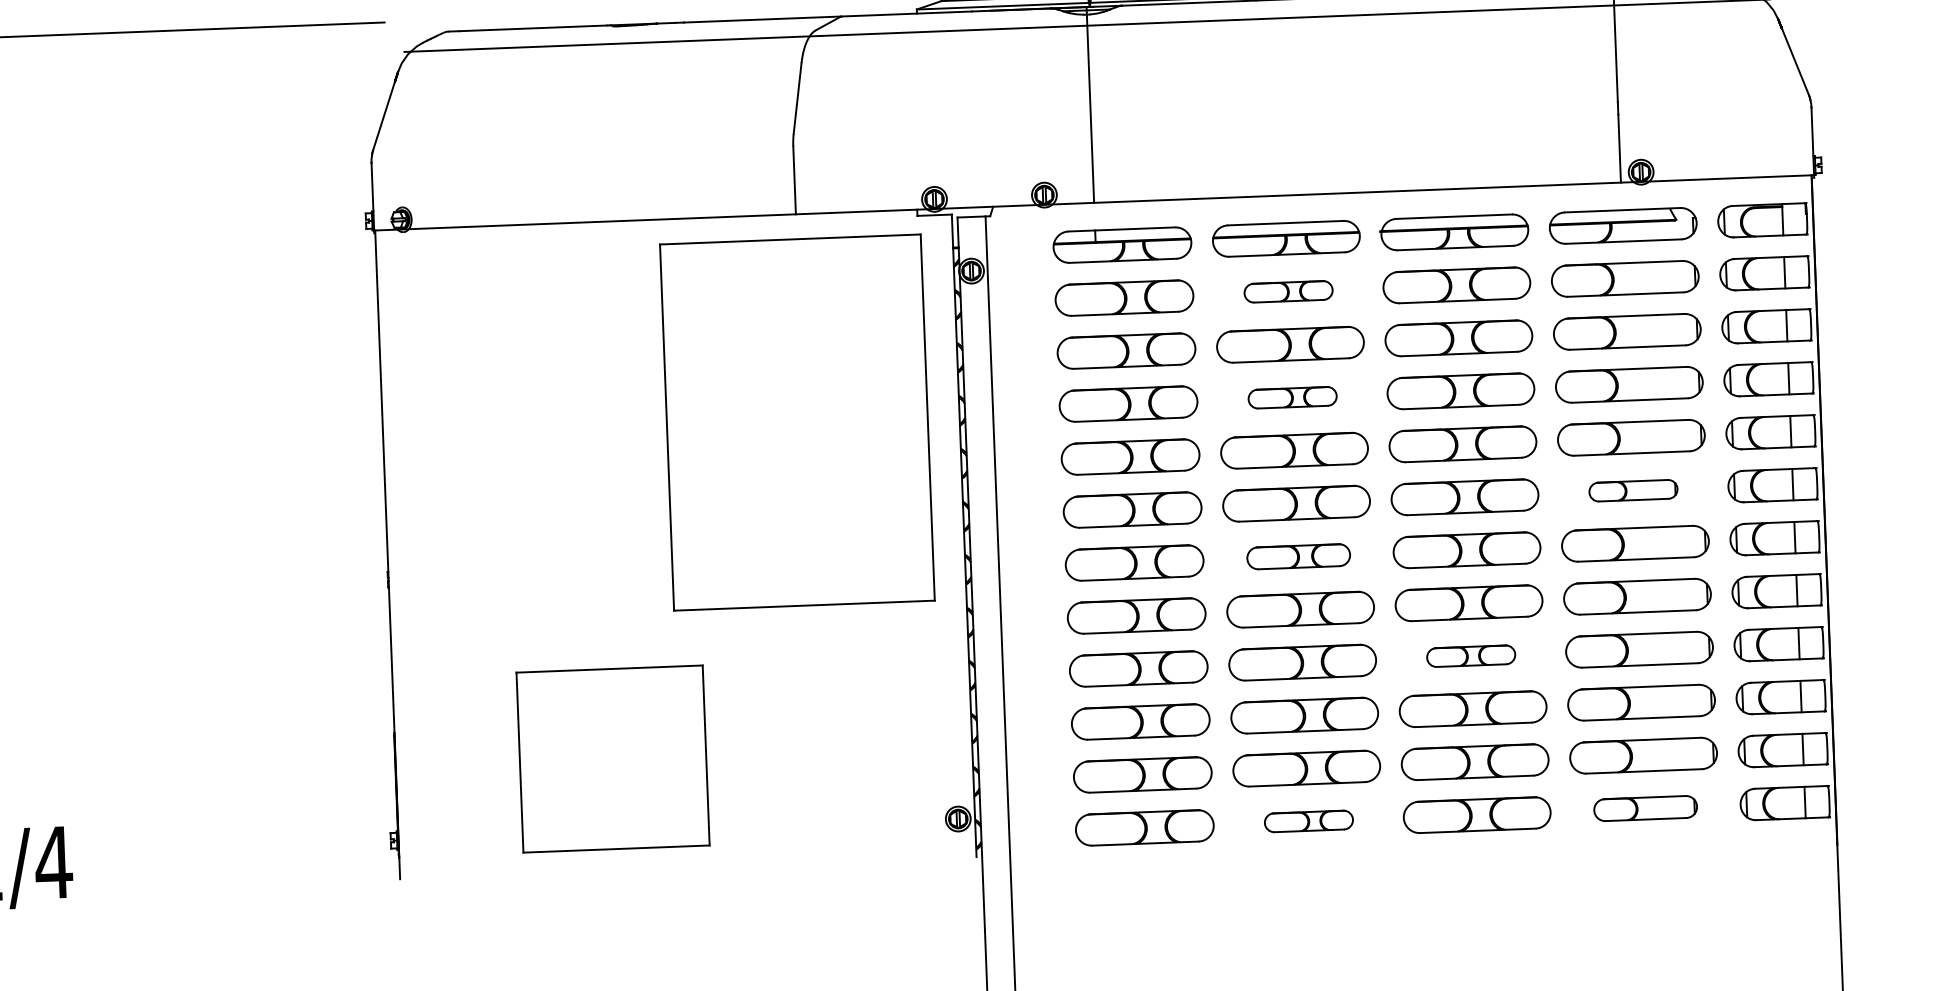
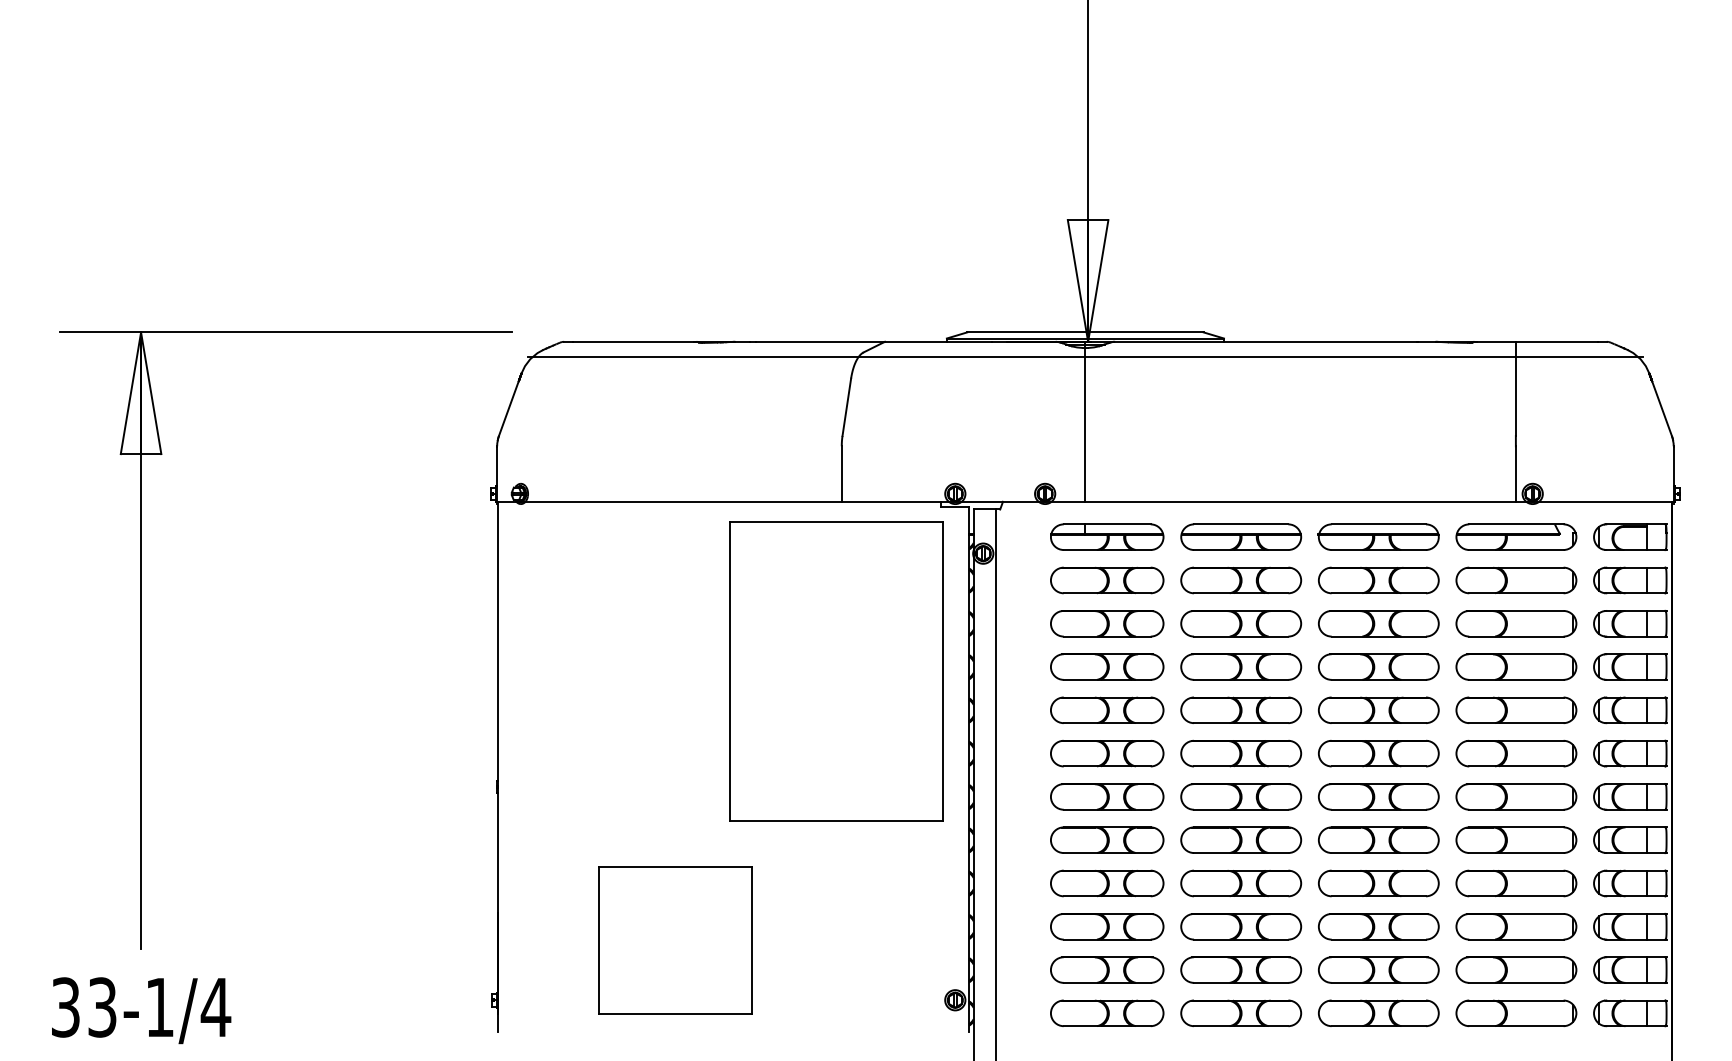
part: (1288, 291) -> (1241, 580), size x1.67
part: (1292, 397) -> (1241, 666), size x1.67
part: (1633, 490) -> (1516, 753), size x1.67
part: (1298, 556) -> (1241, 796), size x1.43
part: (1470, 656) -> (1378, 883), size x1.67
part: (1645, 807) -> (1516, 1012), size x1.43
part: (1309, 820) -> (1241, 1012), size x1.67

